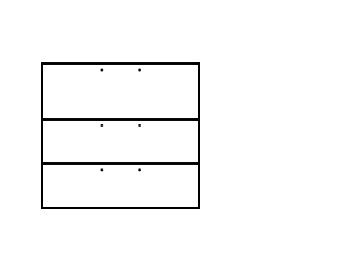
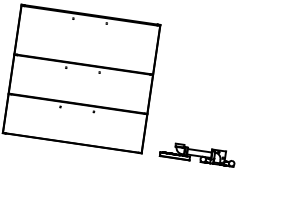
part: (261, 199) -> (197, 153), added

